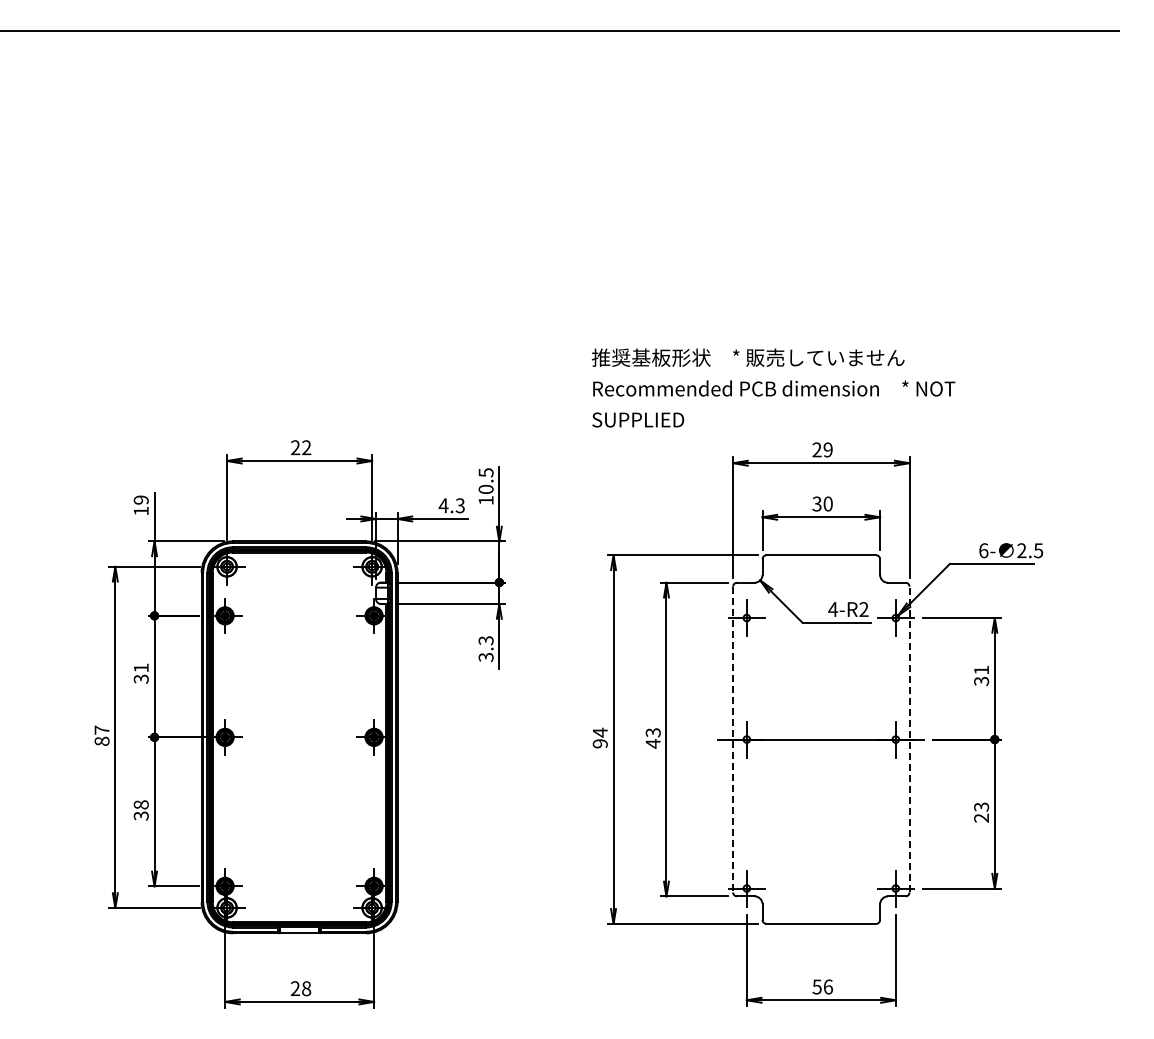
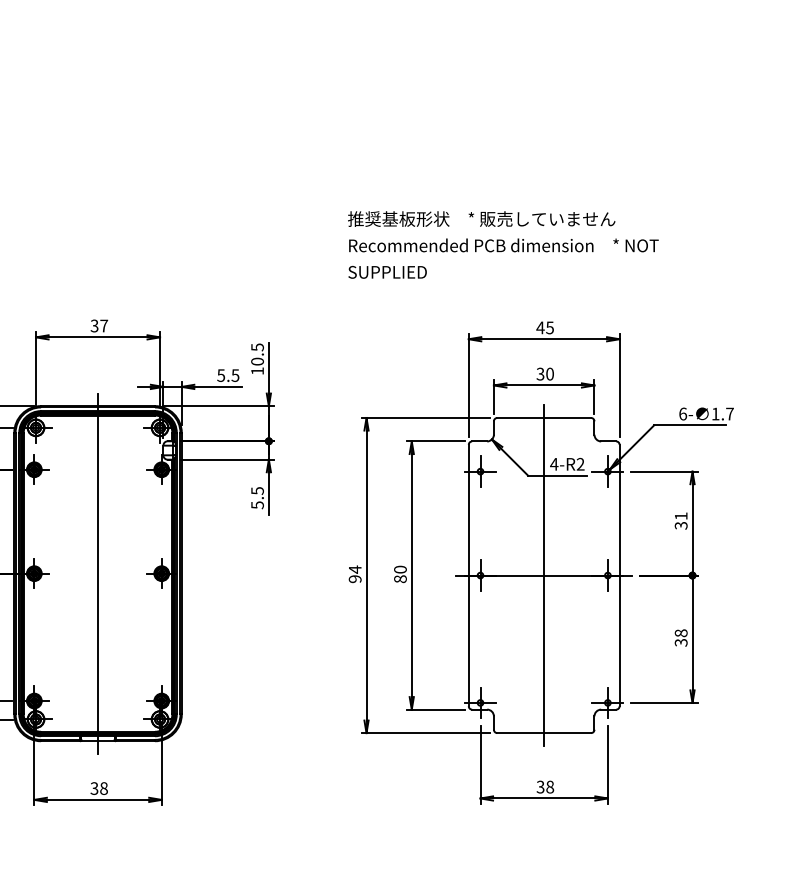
text: (773, 387) -> (503, 244), moved
text: (300, 447) -> (98, 325), 22 -> 37
text: (822, 449) -> (545, 327), 29 -> 45
text: (451, 505) -> (227, 375), 4.3 -> 5.5
text: (1030, 550) -> (723, 413), 2.5 -> 1.7
text: (485, 648) -> (257, 497), 3.3 -> 5.5
line: (299, 737) -> (97, 573), added
text: (652, 738) -> (399, 574), 43 -> 80
line: (733, 739) -> (469, 575), dashed -> solid
line: (821, 739) -> (544, 575), added
line: (909, 739) -> (619, 575), dashed -> solid
text: (981, 812) -> (681, 637), 23 -> 38
text: (822, 986) -> (545, 786), 56 -> 38
text: (294, 988) -> (93, 788), 28 -> 38

